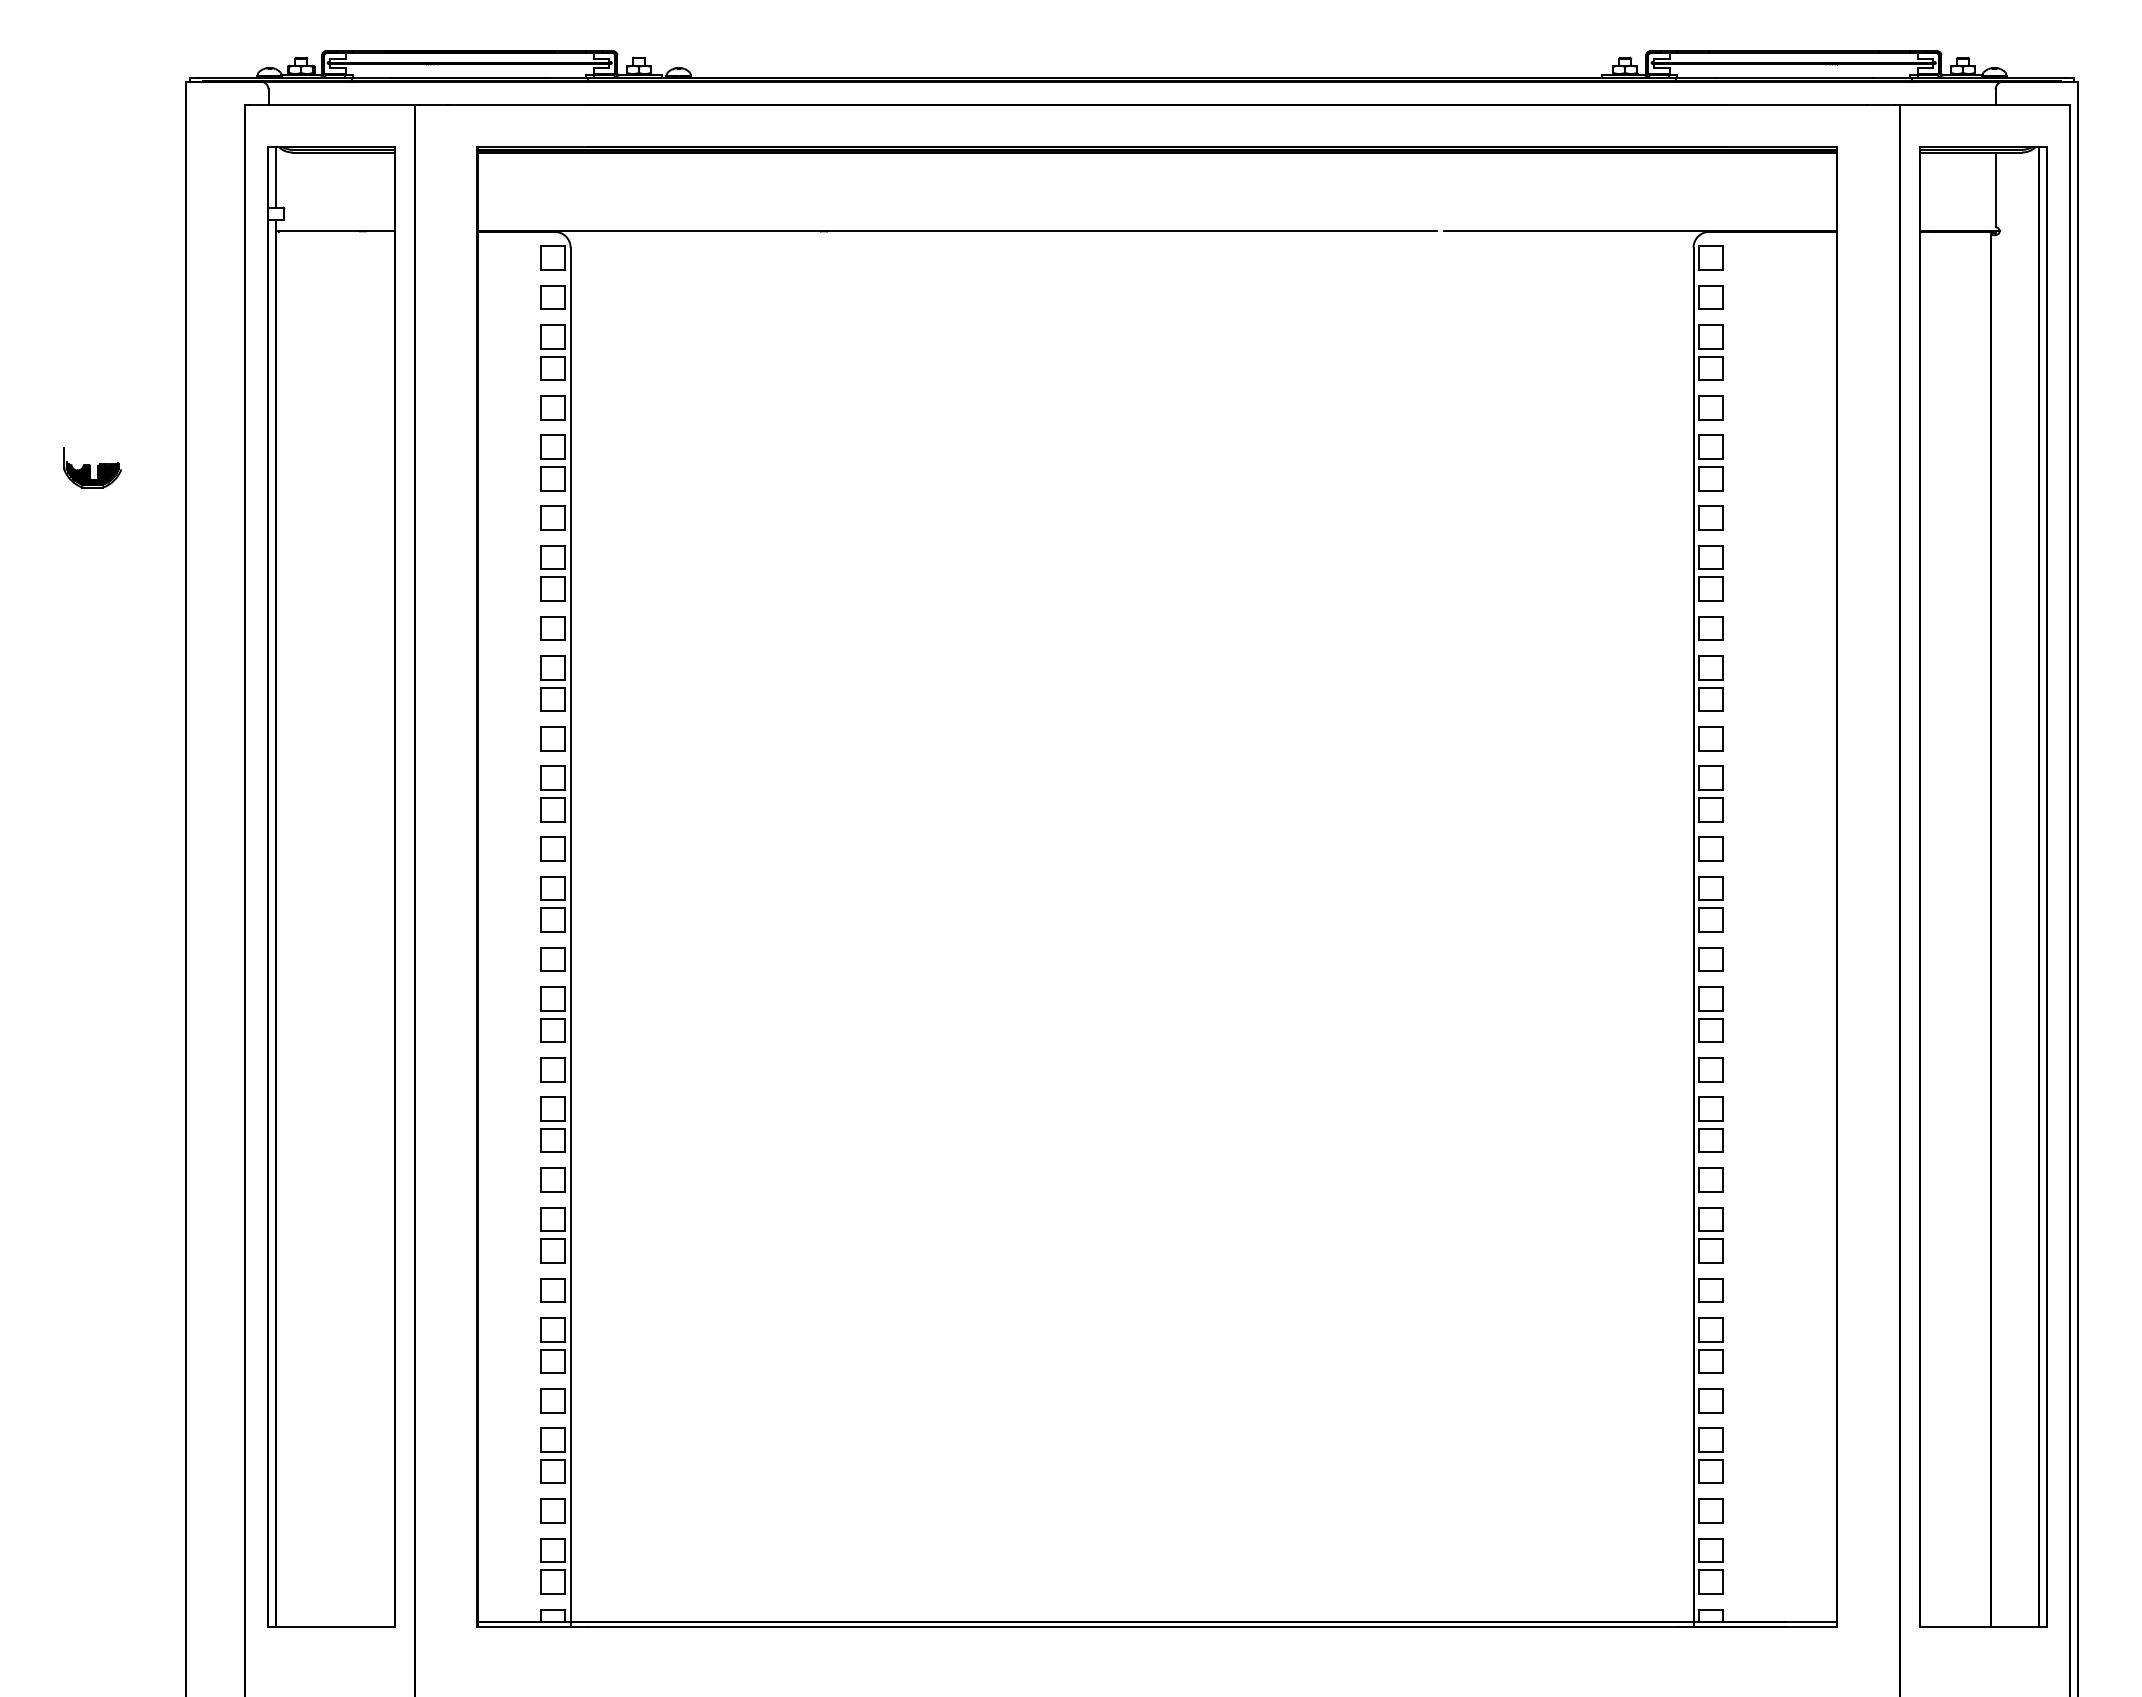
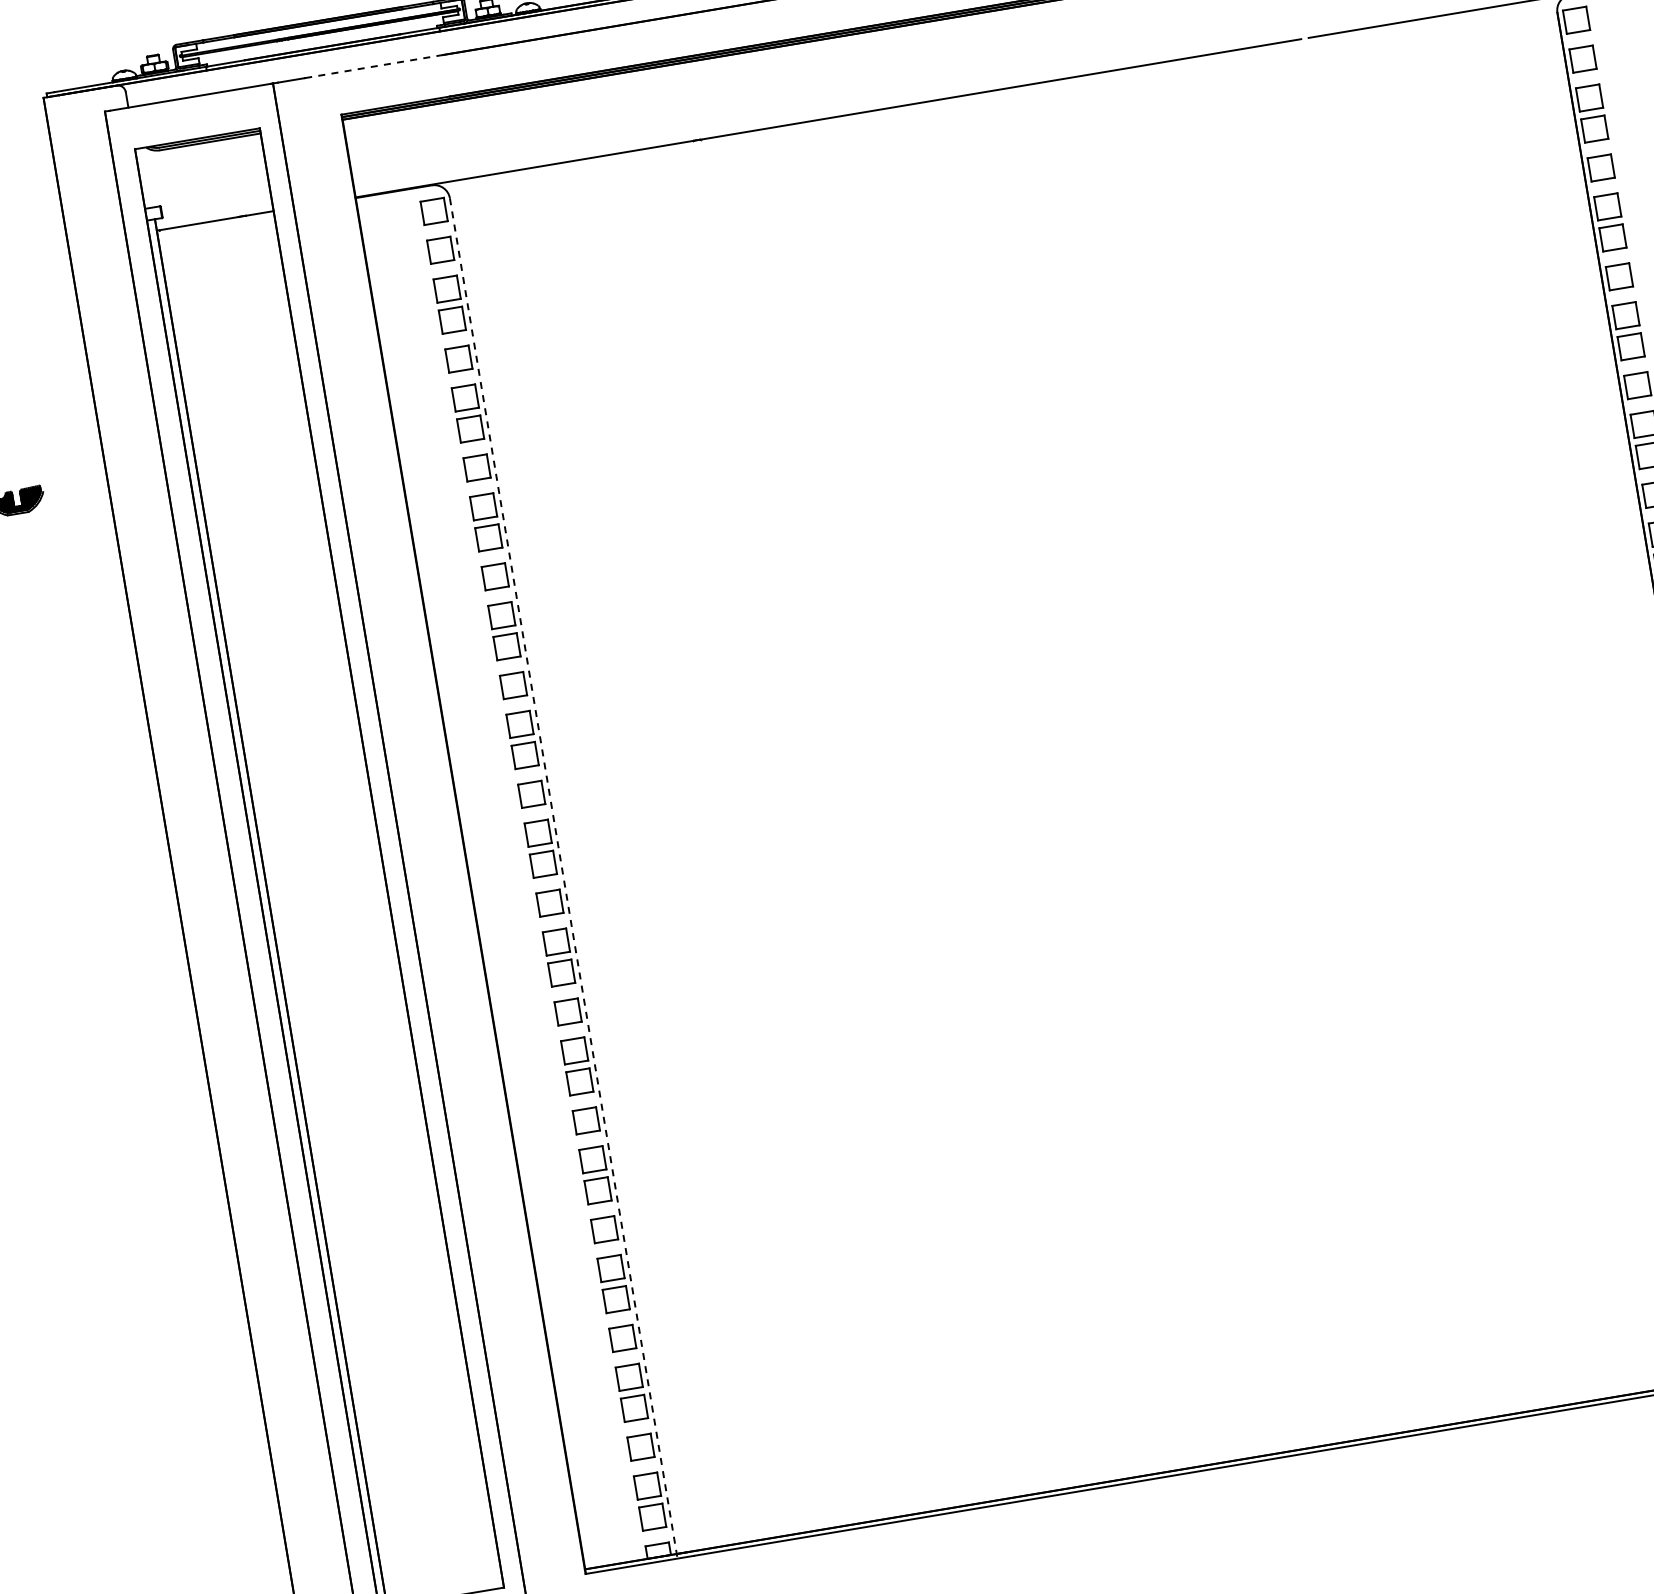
line: (517, 105) -> (374, 66), solid -> dashed
line: (276, 177) -> (148, 177), removed
line: (570, 937) -> (563, 878), solid -> dashed

